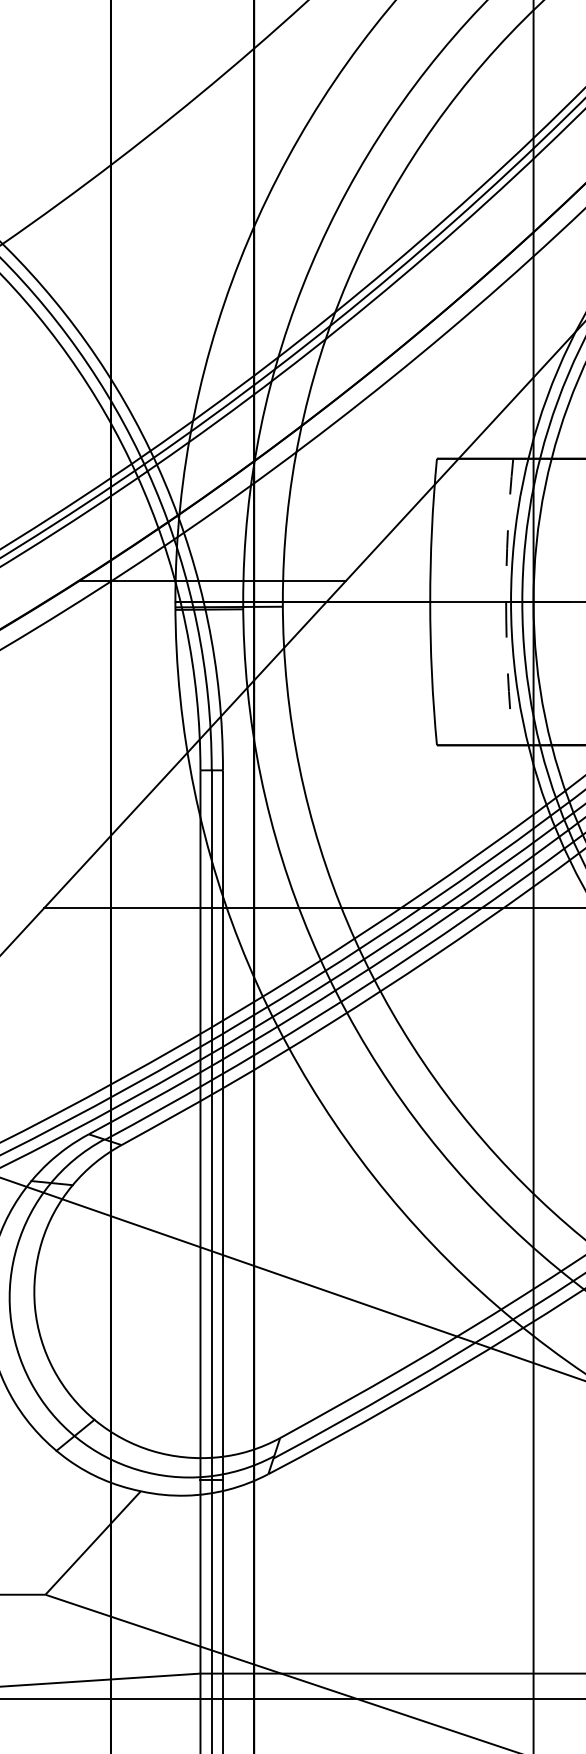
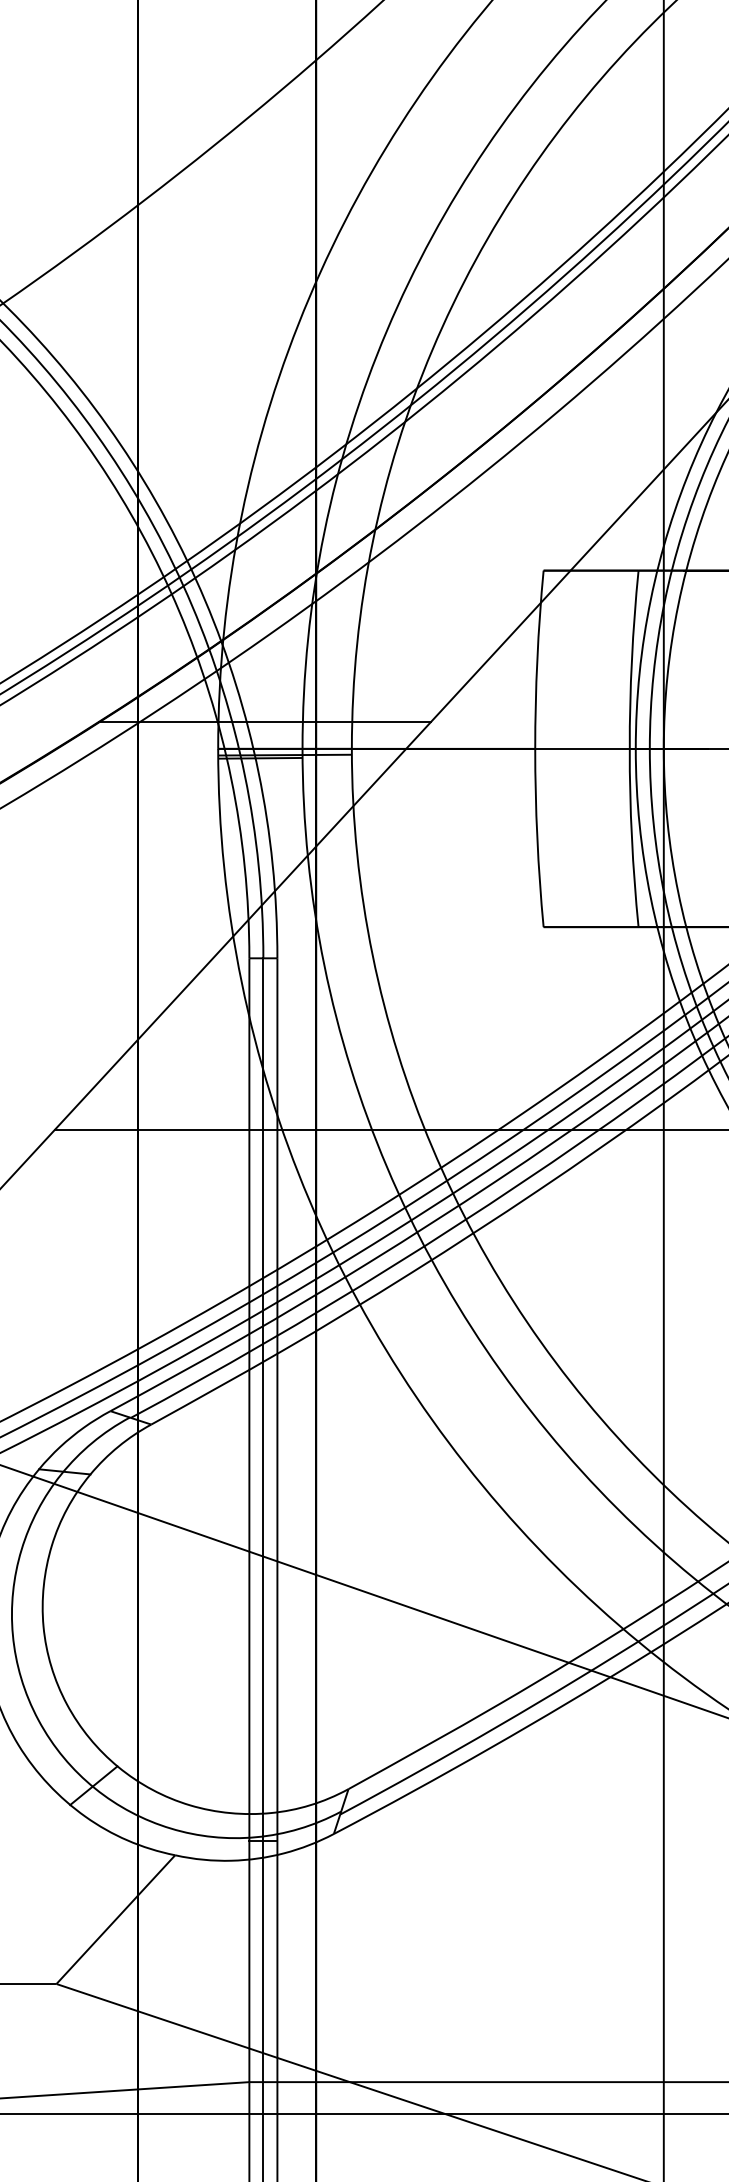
arc: (506, 602) -> (630, 749), dashed -> solid

